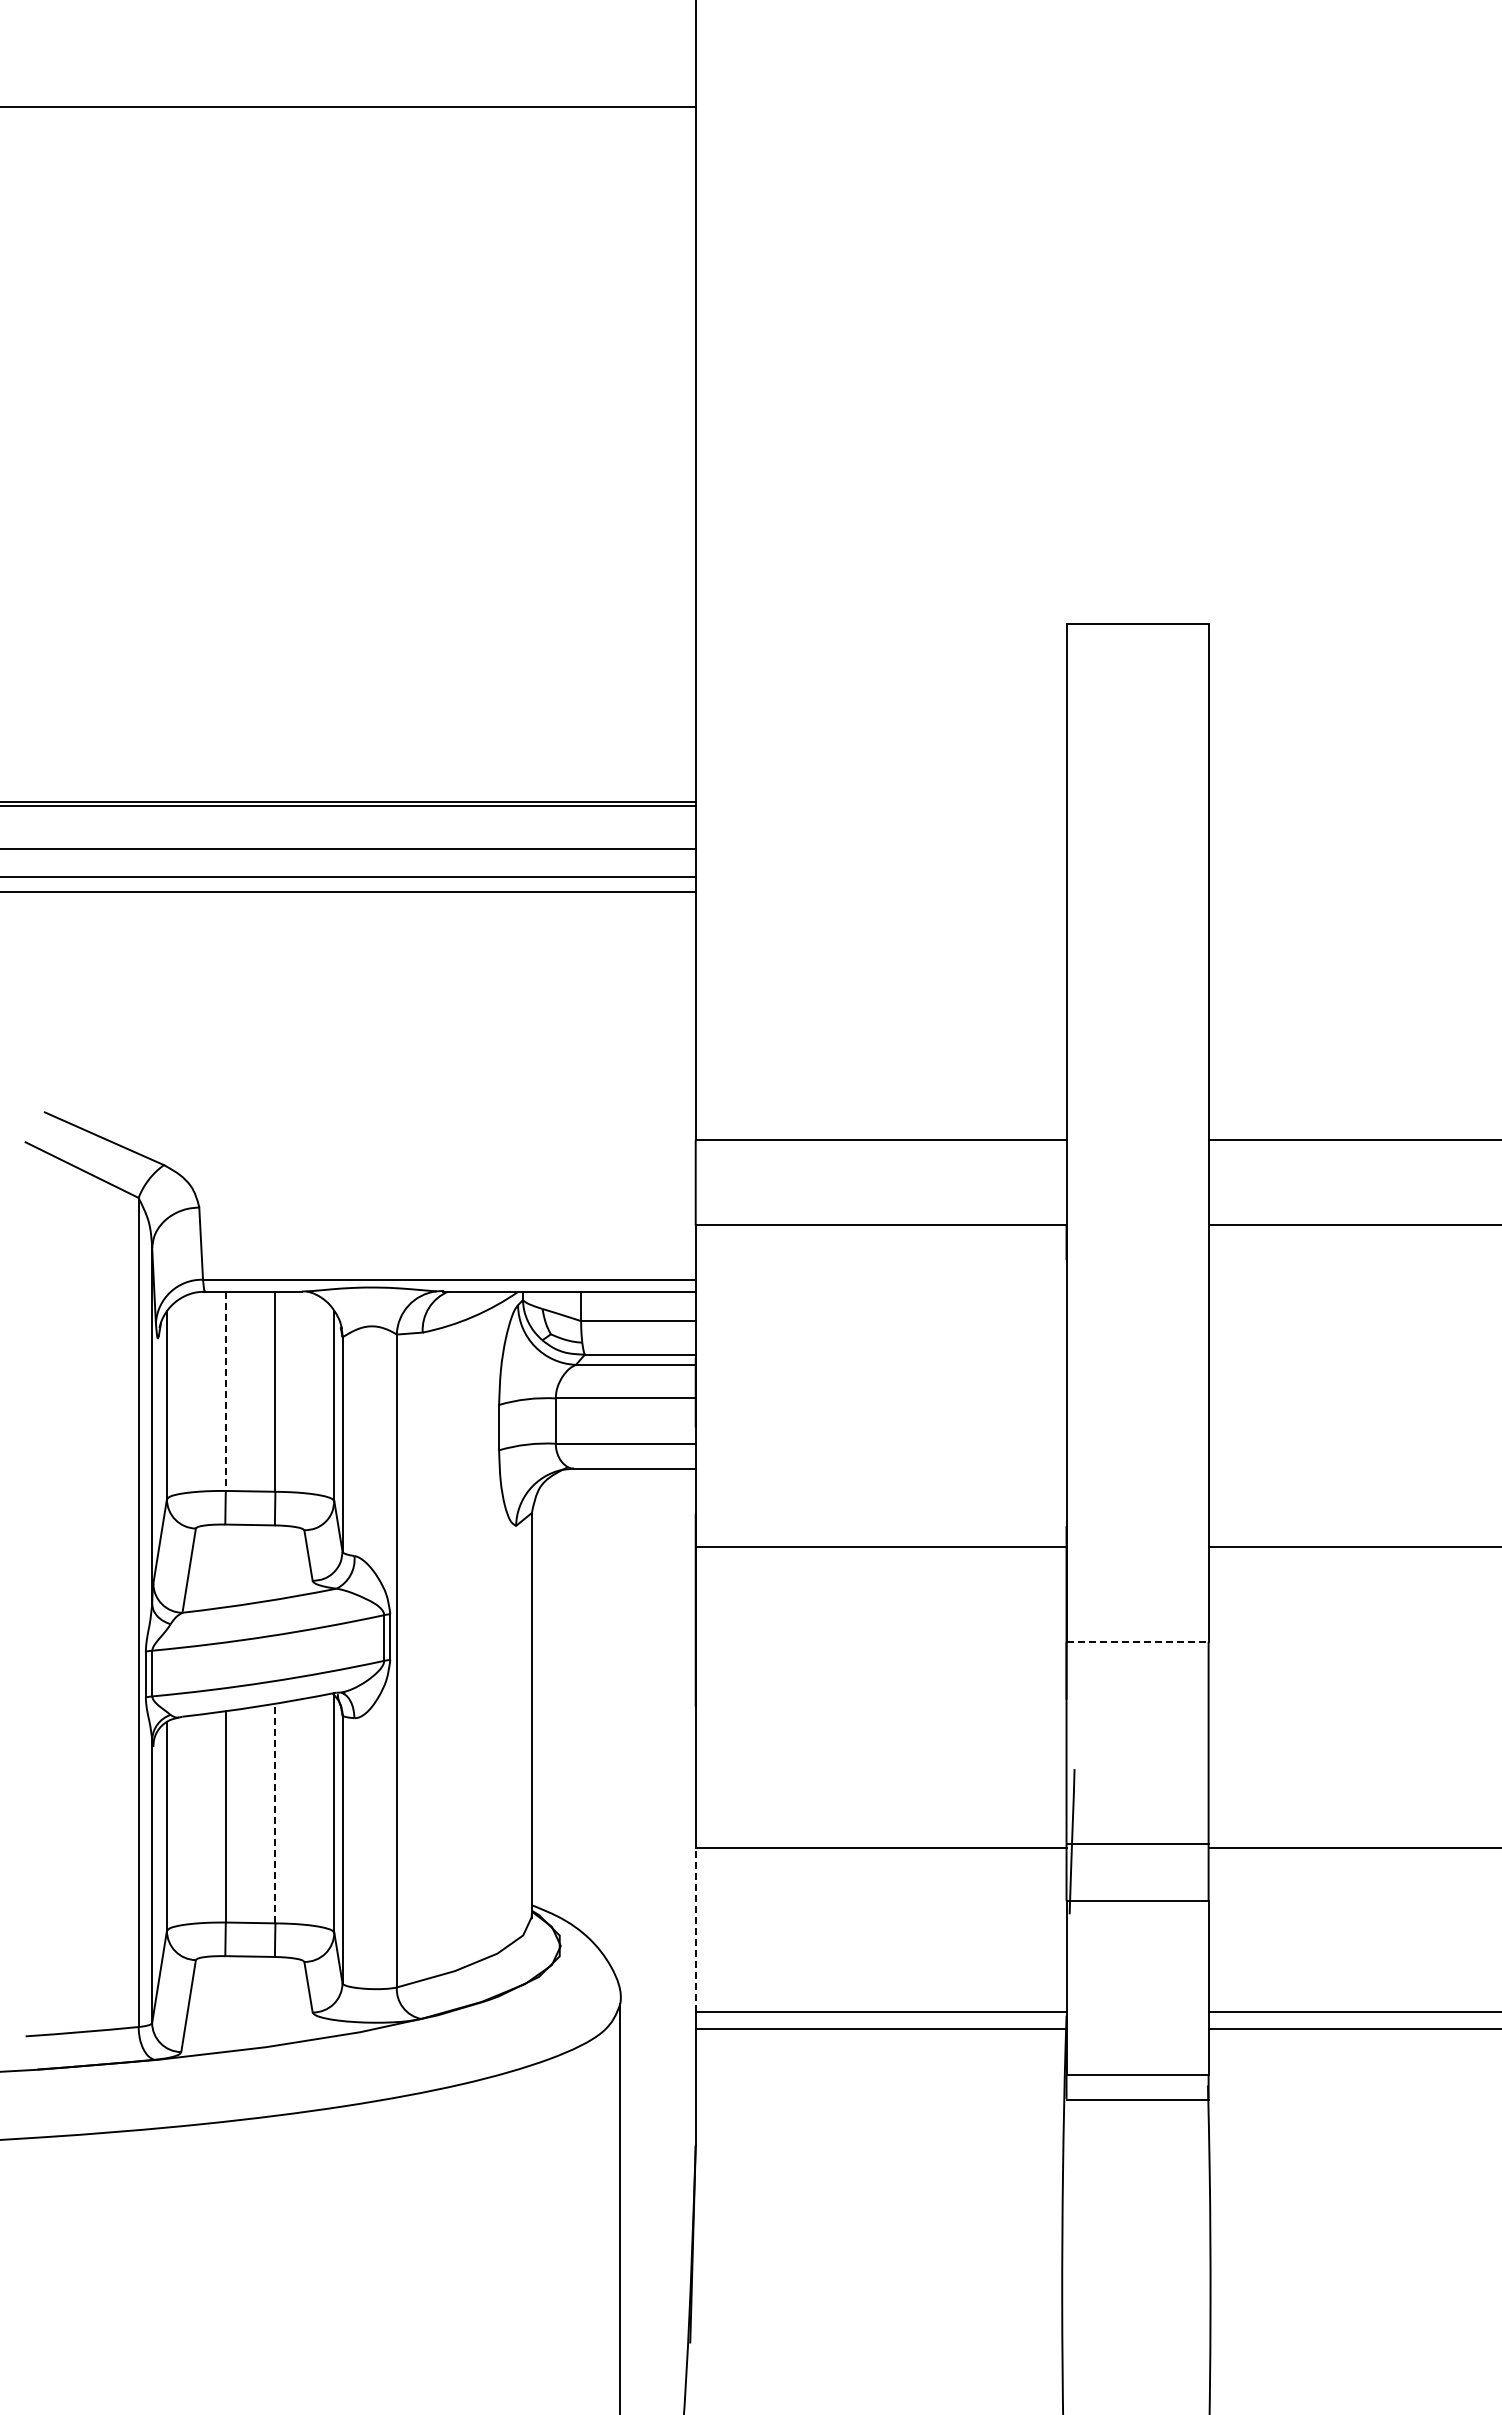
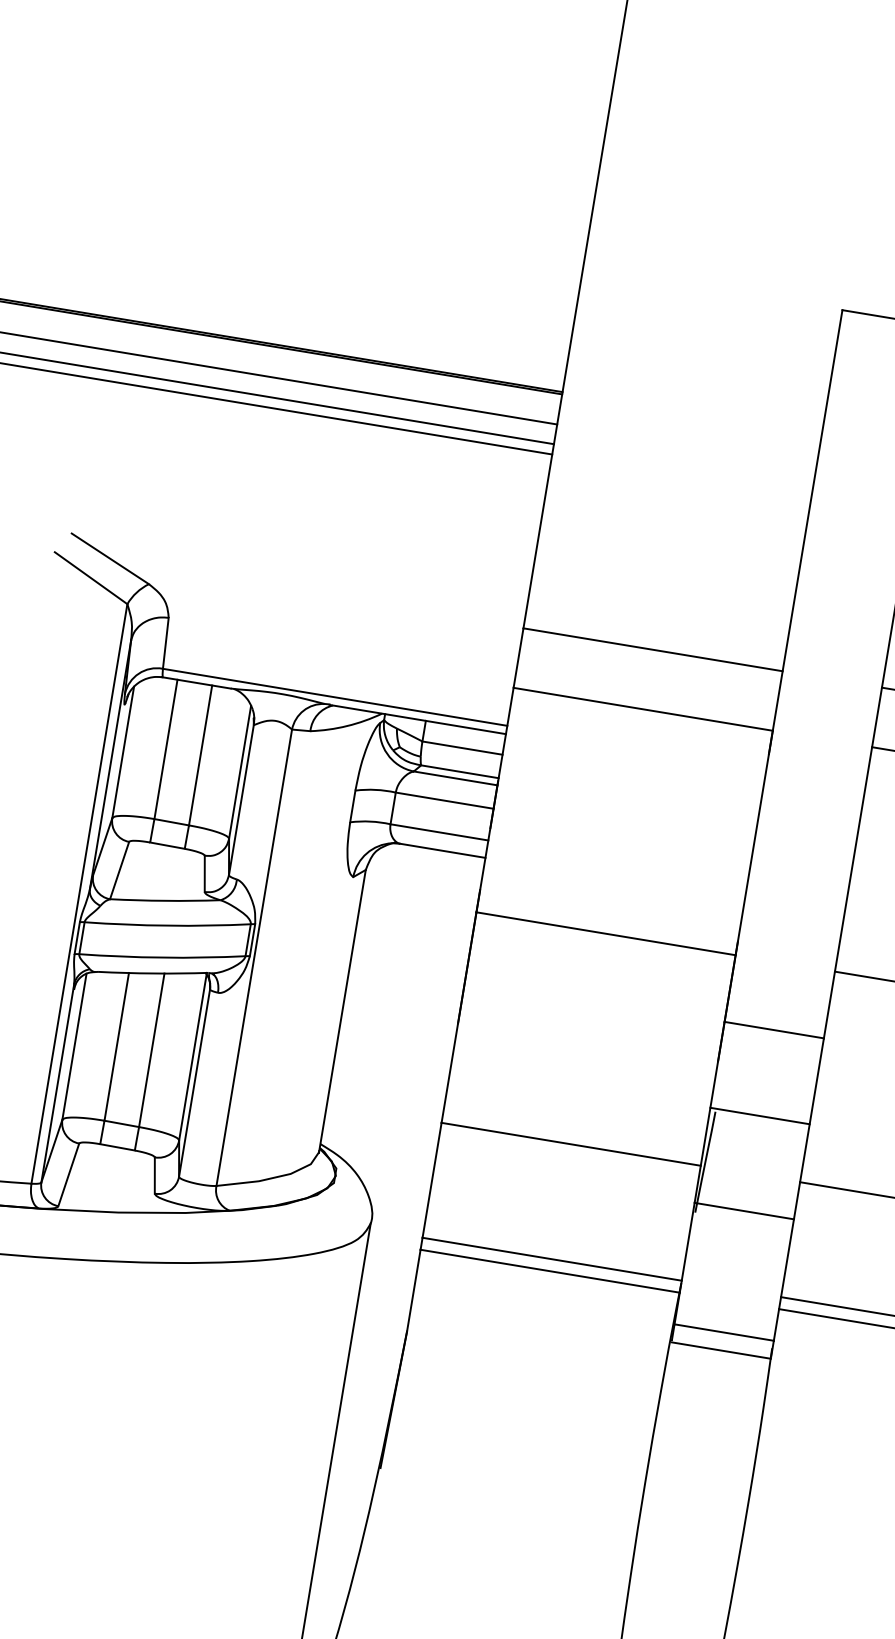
line: (225, 1391) -> (165, 749), dashed -> solid
line: (1138, 1641) -> (774, 1029), dashed -> solid
line: (275, 1813) -> (151, 1050), dashed -> solid
line: (1137, 1843) -> (760, 1115), moved
line: (695, 1929) -> (431, 1179), dashed -> solid

